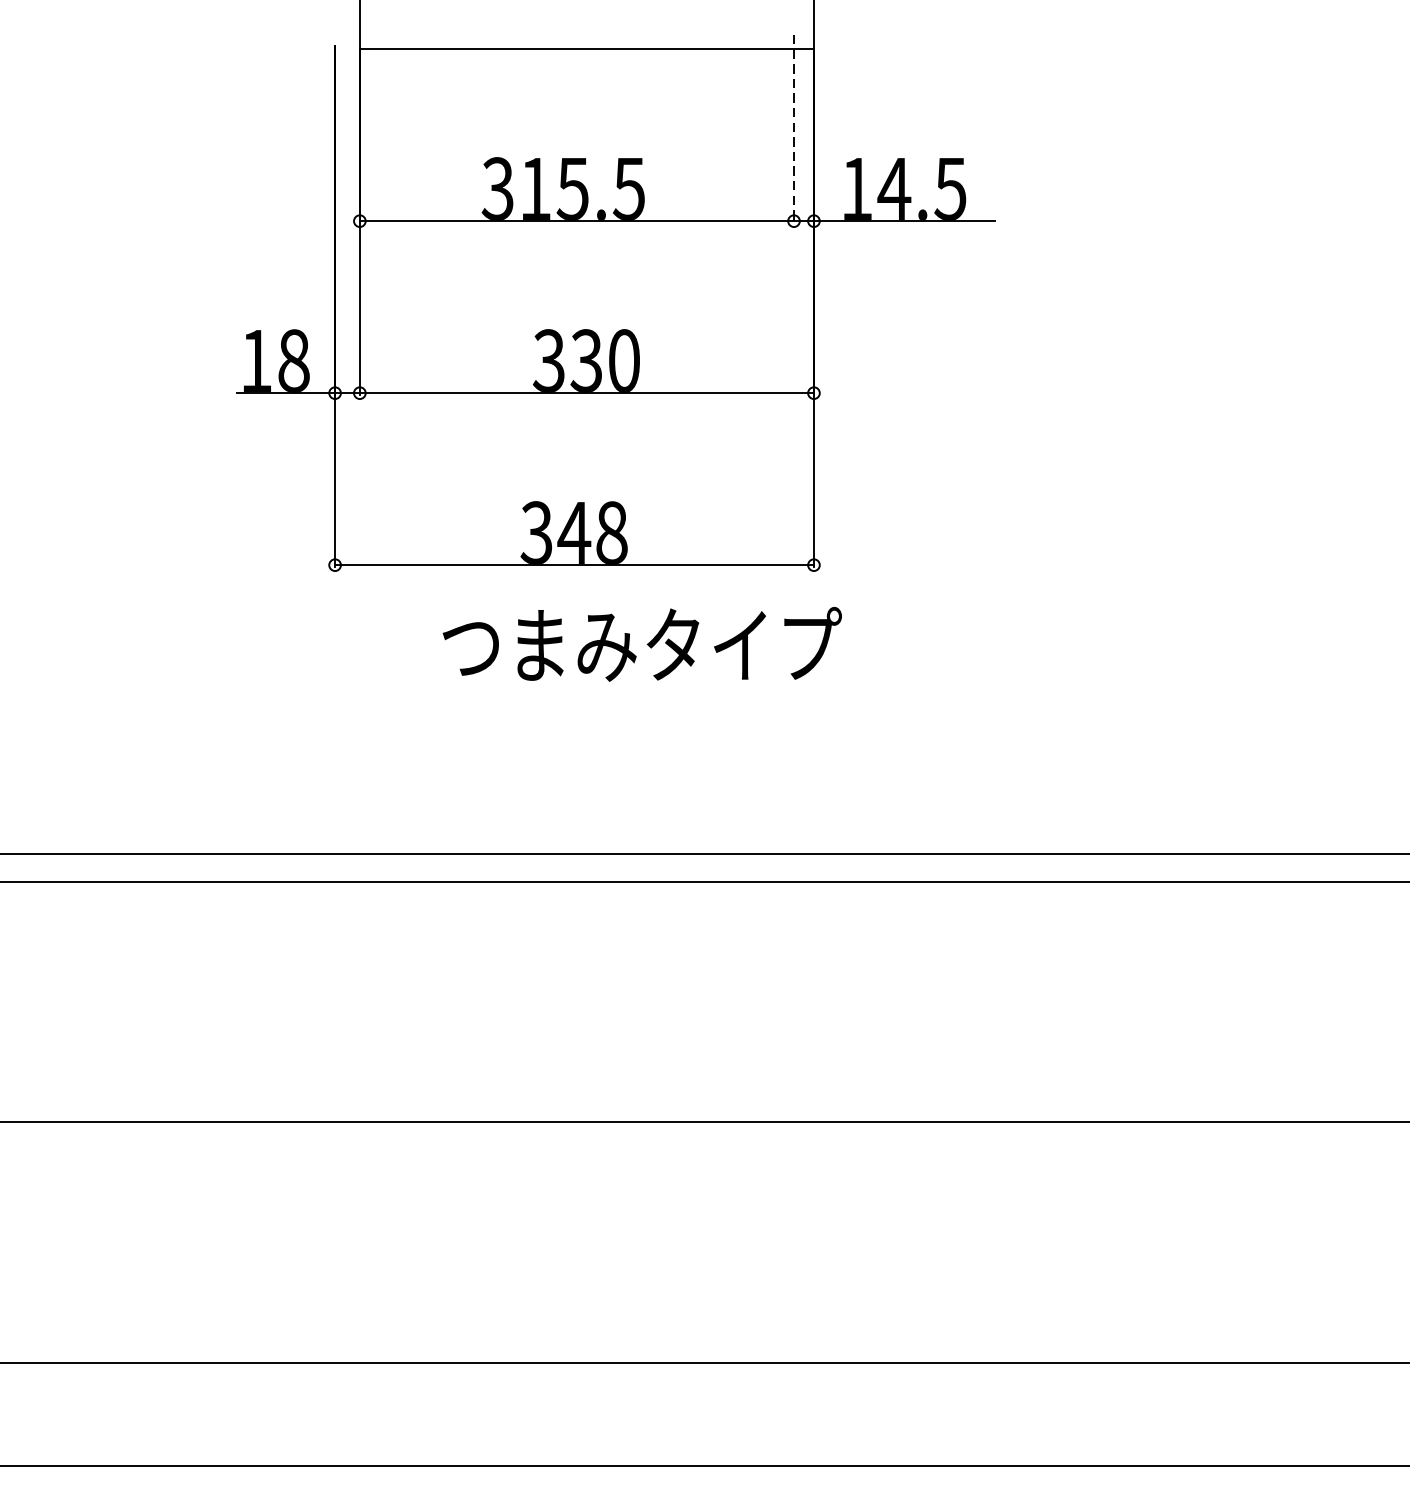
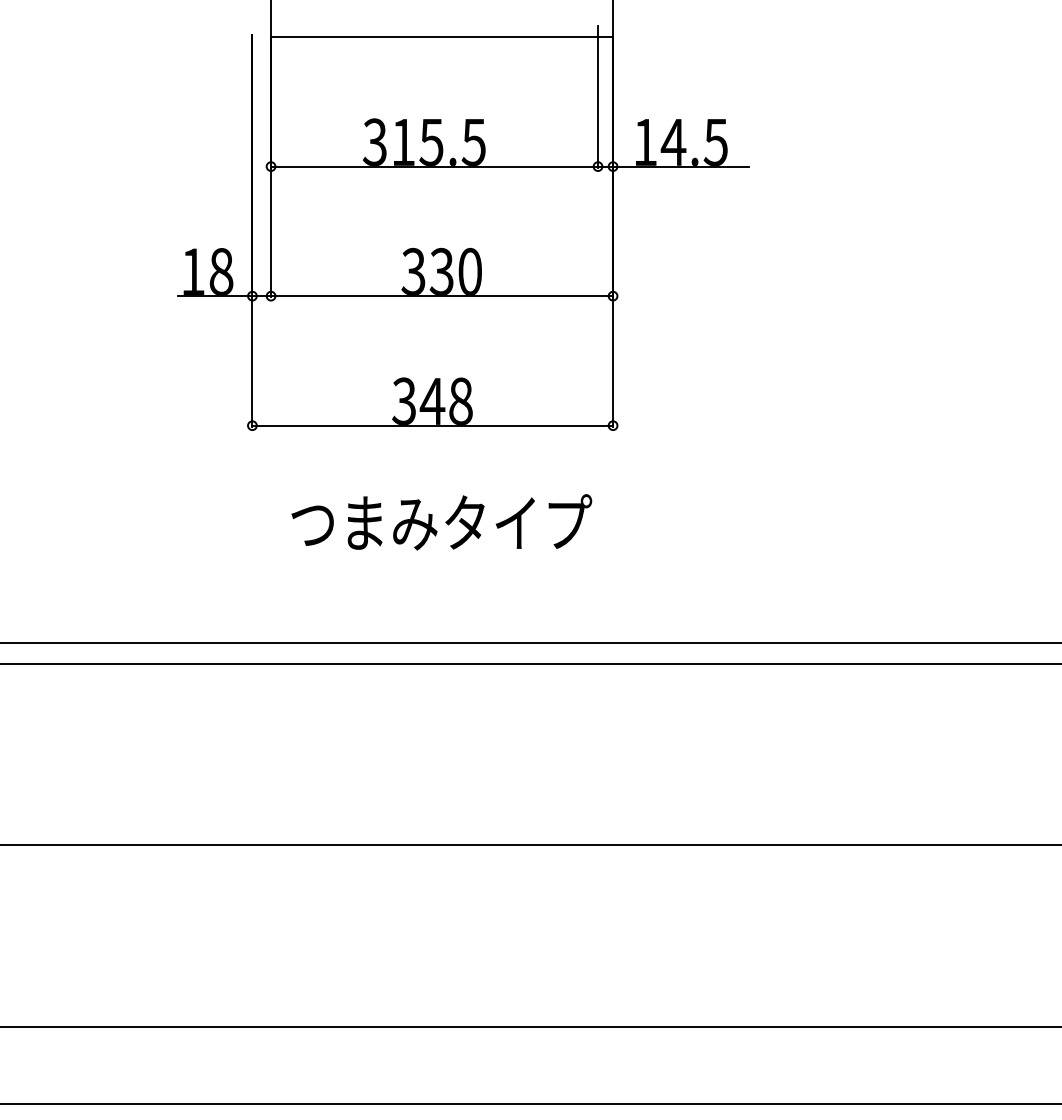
line: (794, 129) -> (598, 97), dashed -> solid
text: (641, 644) -> (441, 522), moved

